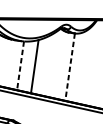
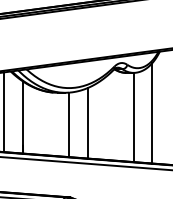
line: (20, 66) -> (68, 125), dashed -> solid
line: (84, 66) -> (152, 113), added
line: (70, 67) -> (133, 117), dashed -> solid

